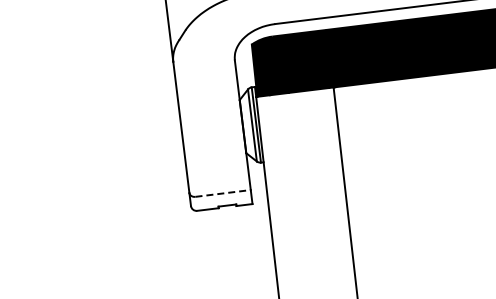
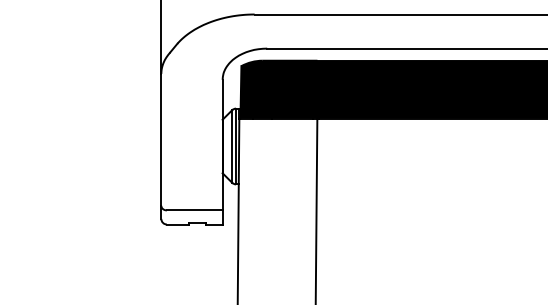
line: (222, 193) -> (194, 210), dashed -> solid

